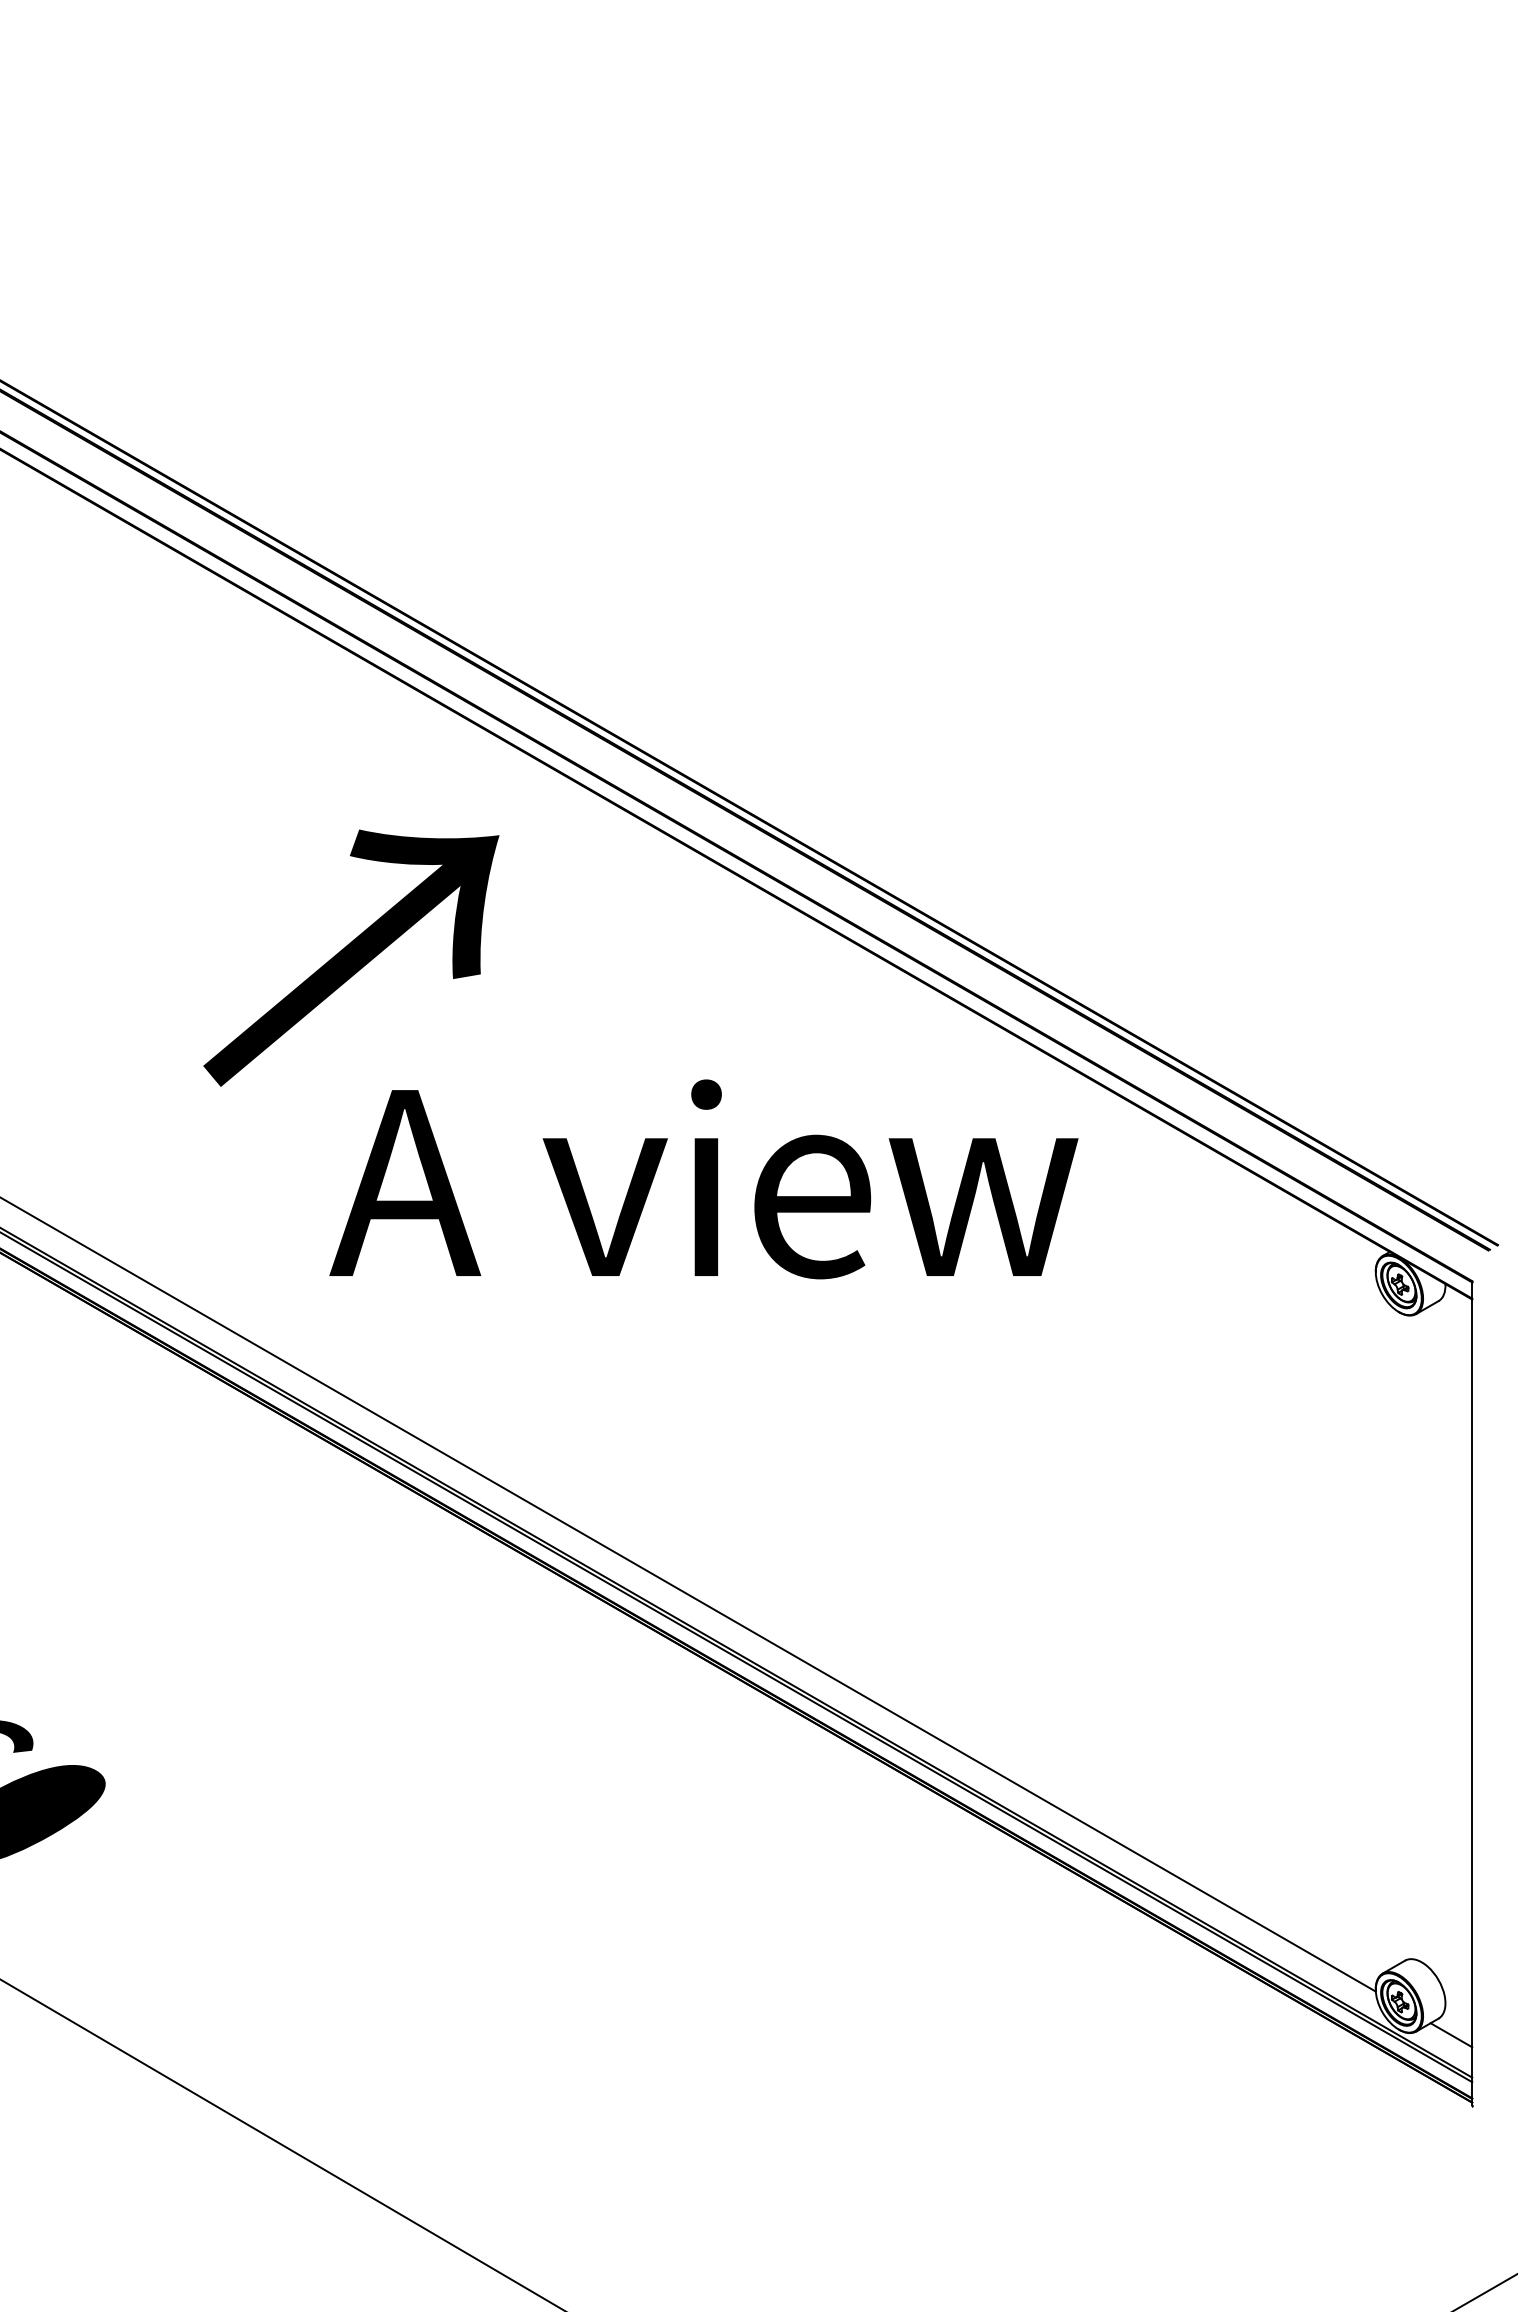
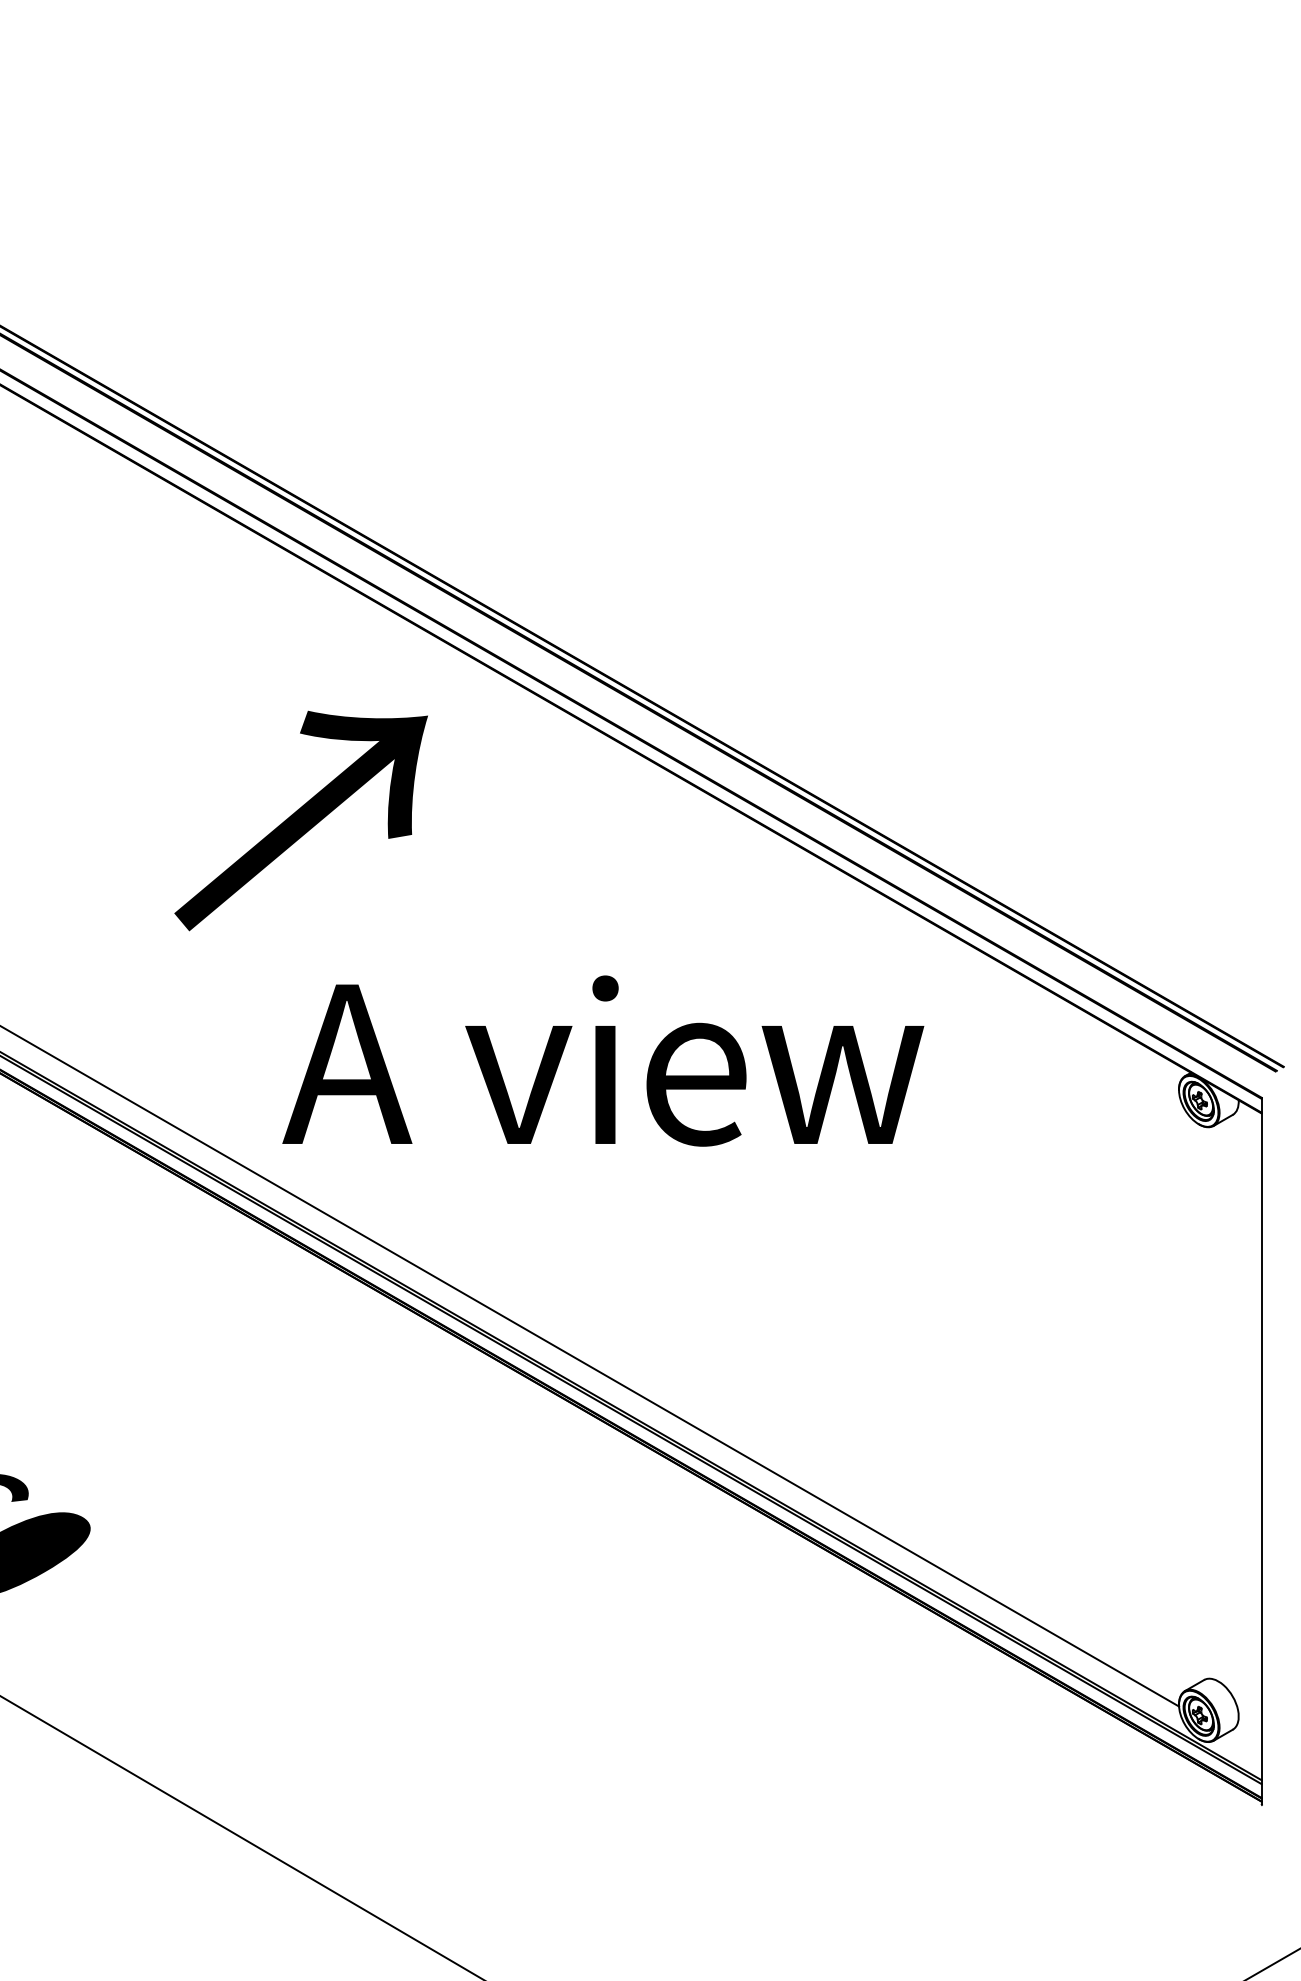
text: (703, 1179) -> (602, 1061), moved
line: (1451, 2035) -> (1243, 1744), removed

